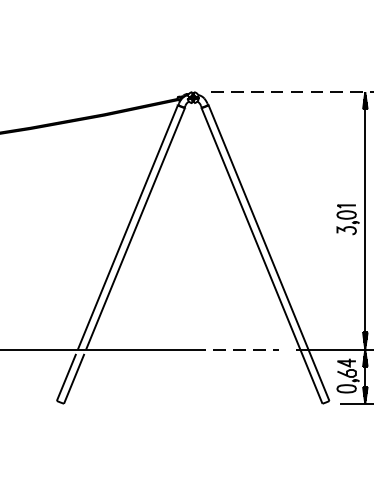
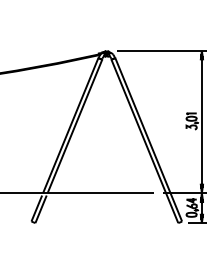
line: (292, 91) -> (161, 50), dashed -> solid
line: (236, 350) -> (130, 193), dashed -> solid

